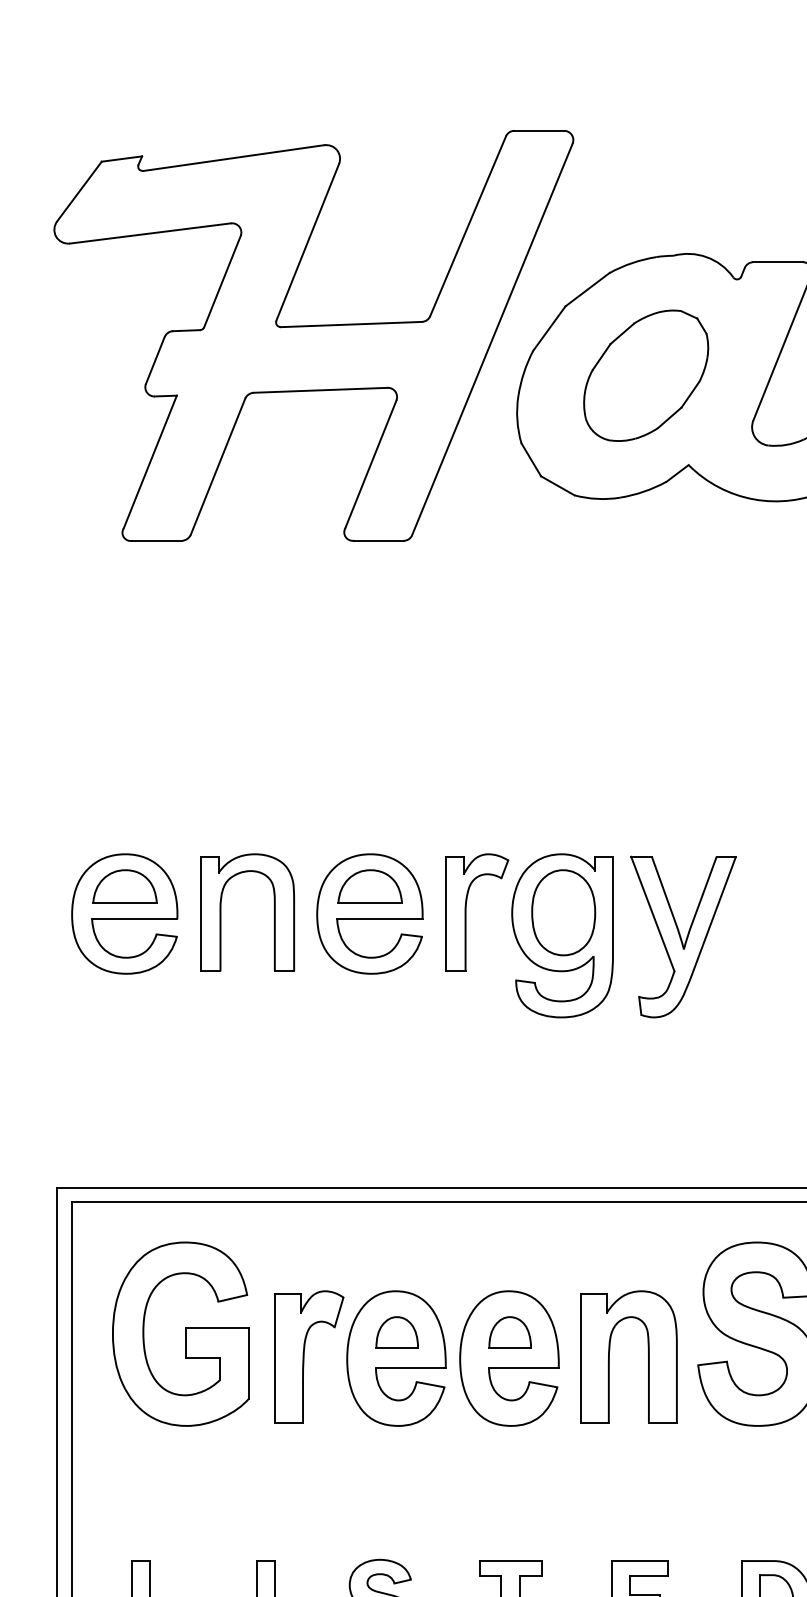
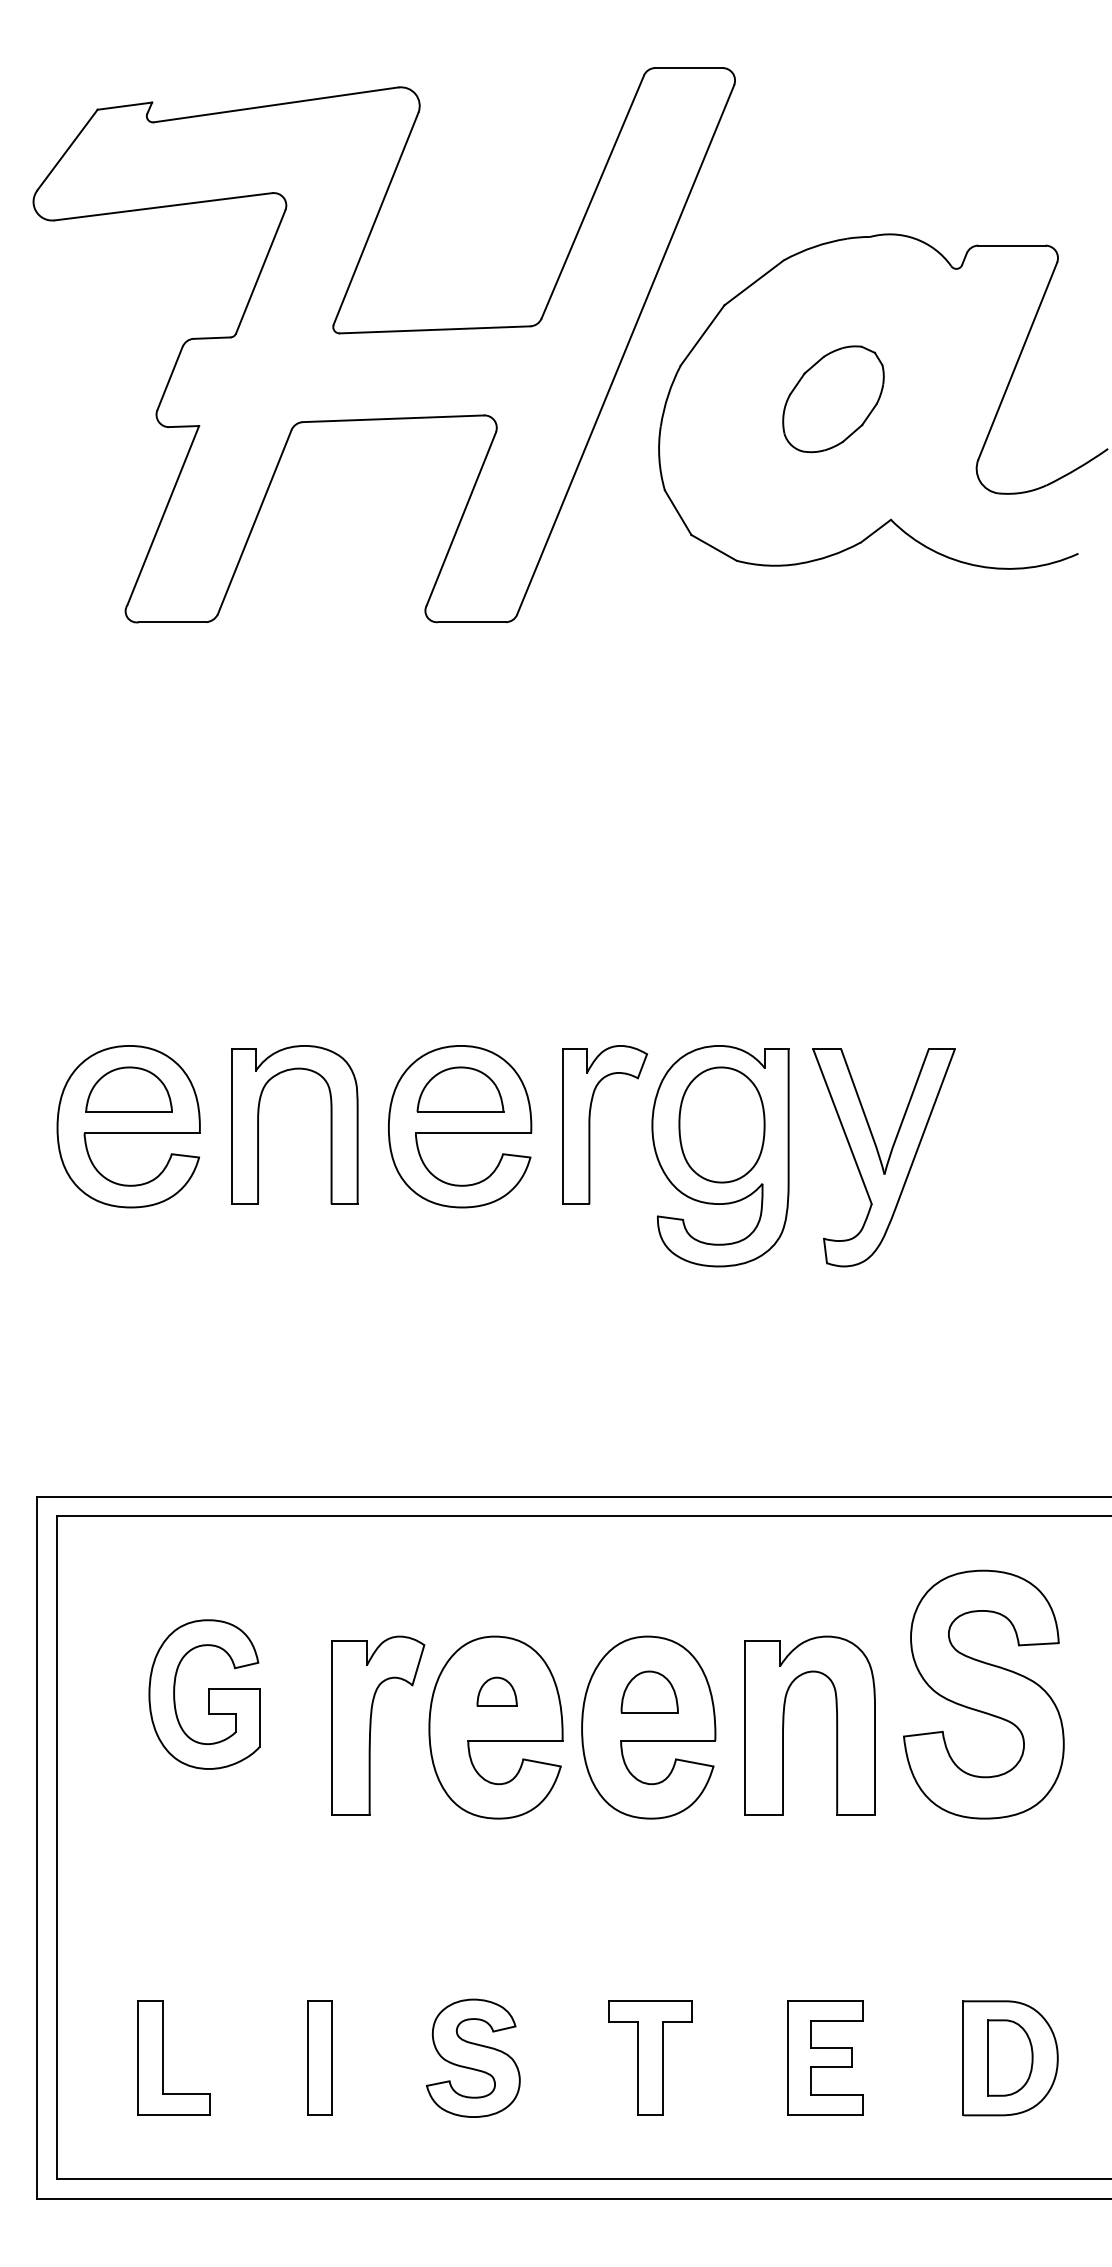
part: (646, 376) -> (833, 399), size x0.6
part: (397, 1331) -> (497, 1691), size x0.7
part: (180, 1334) -> (204, 1694), size x0.6

